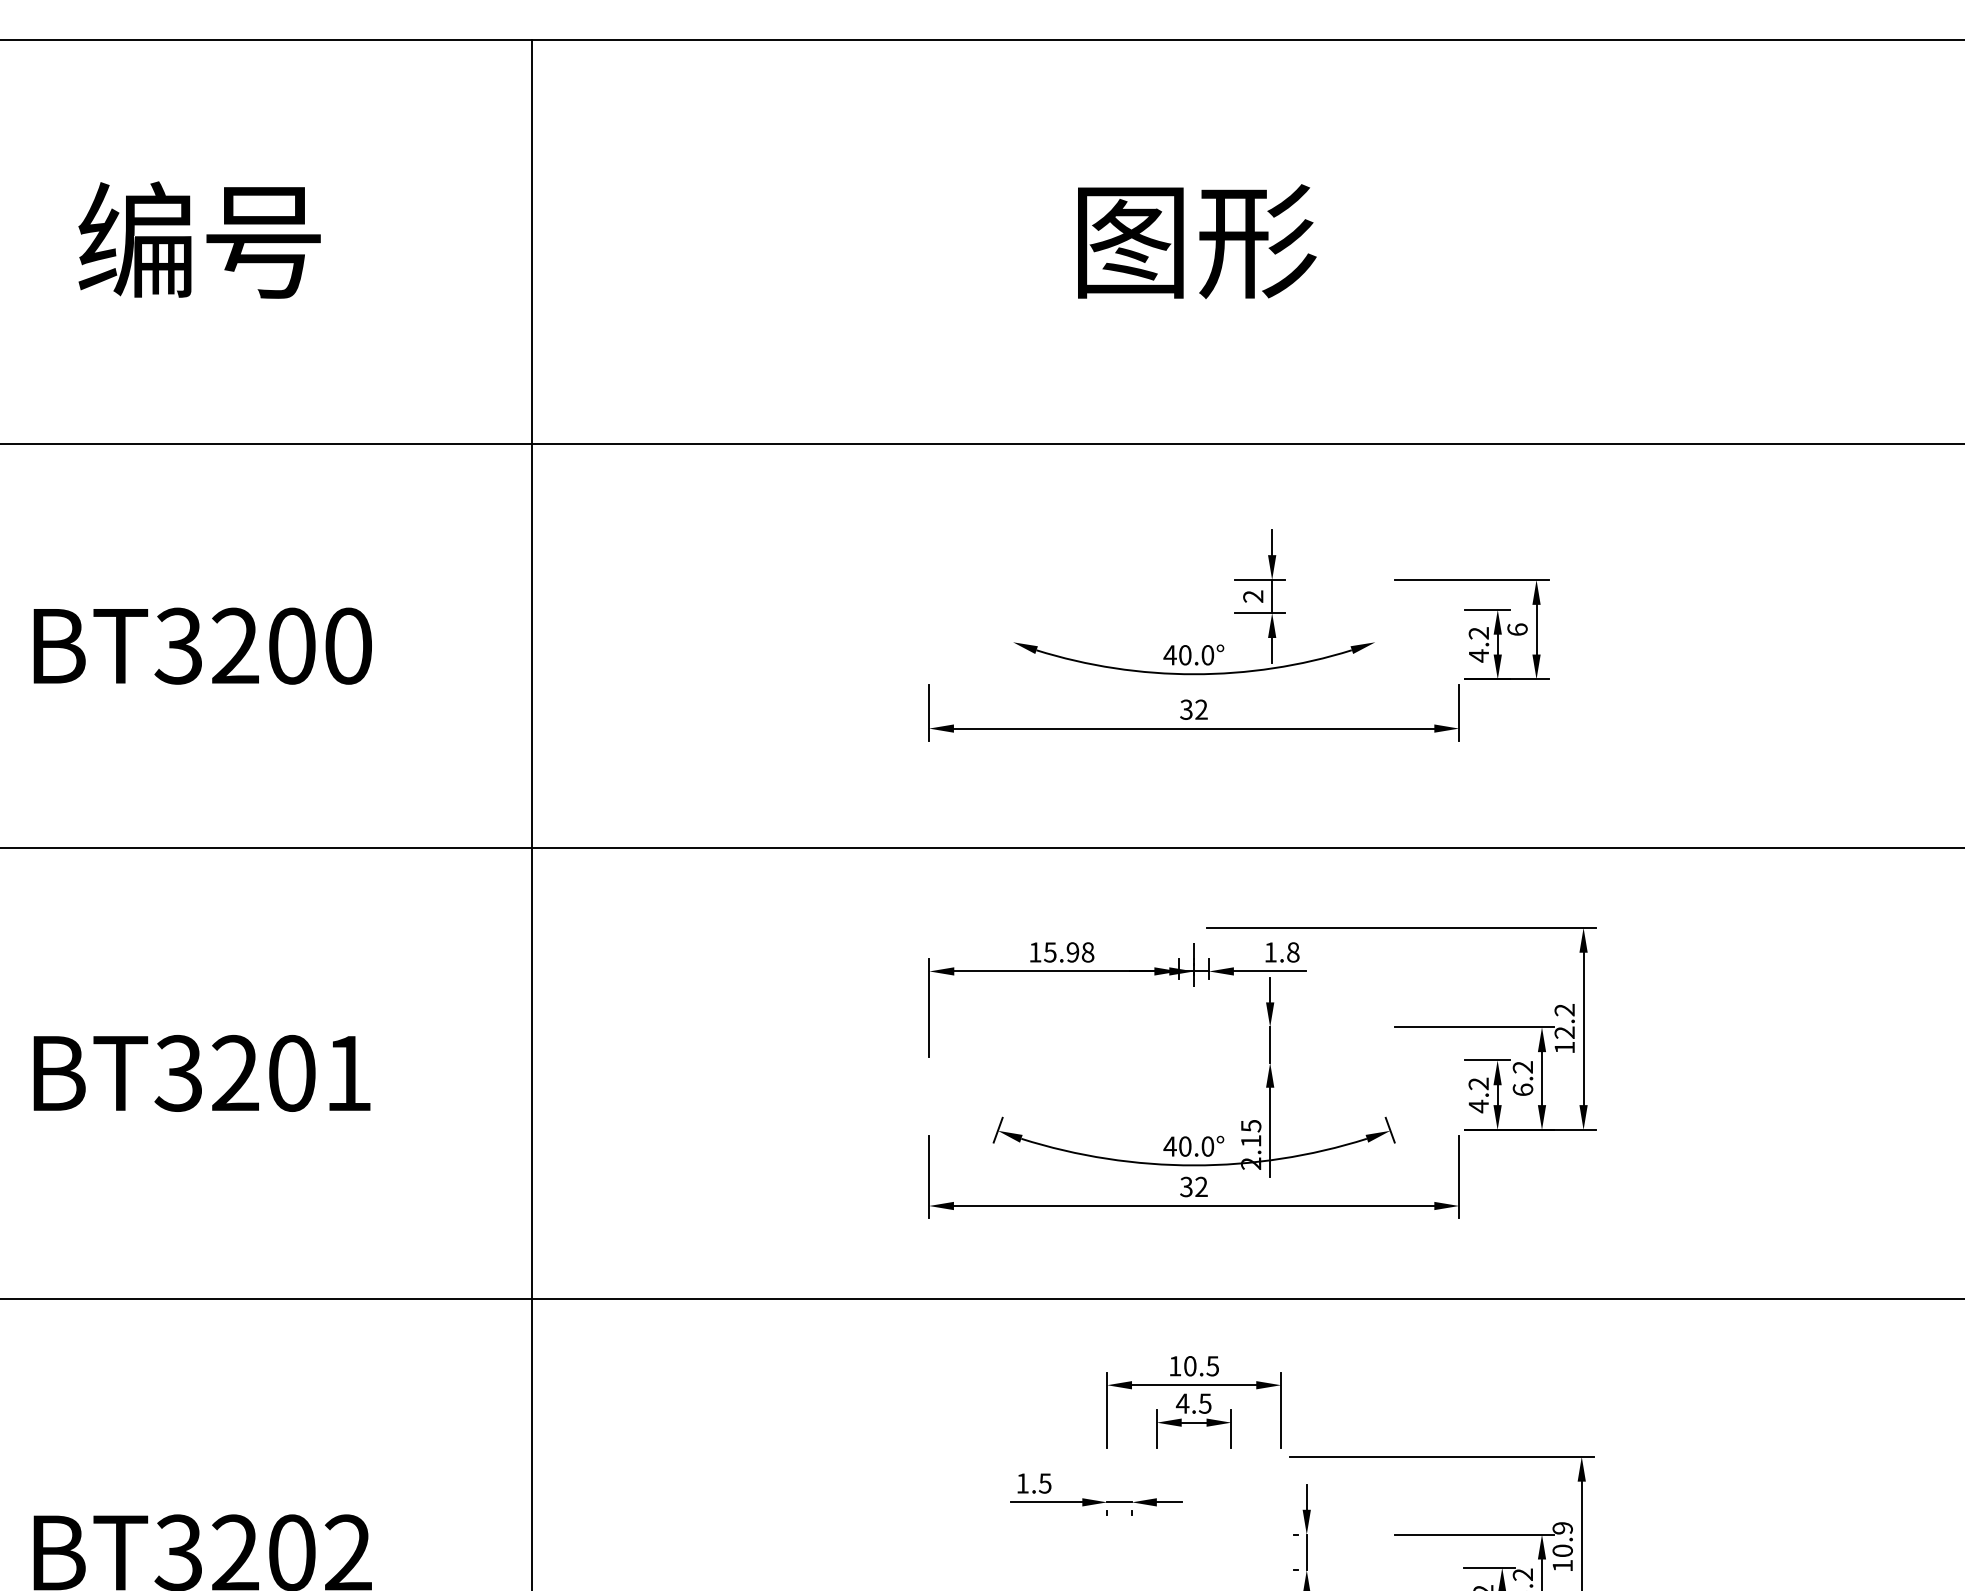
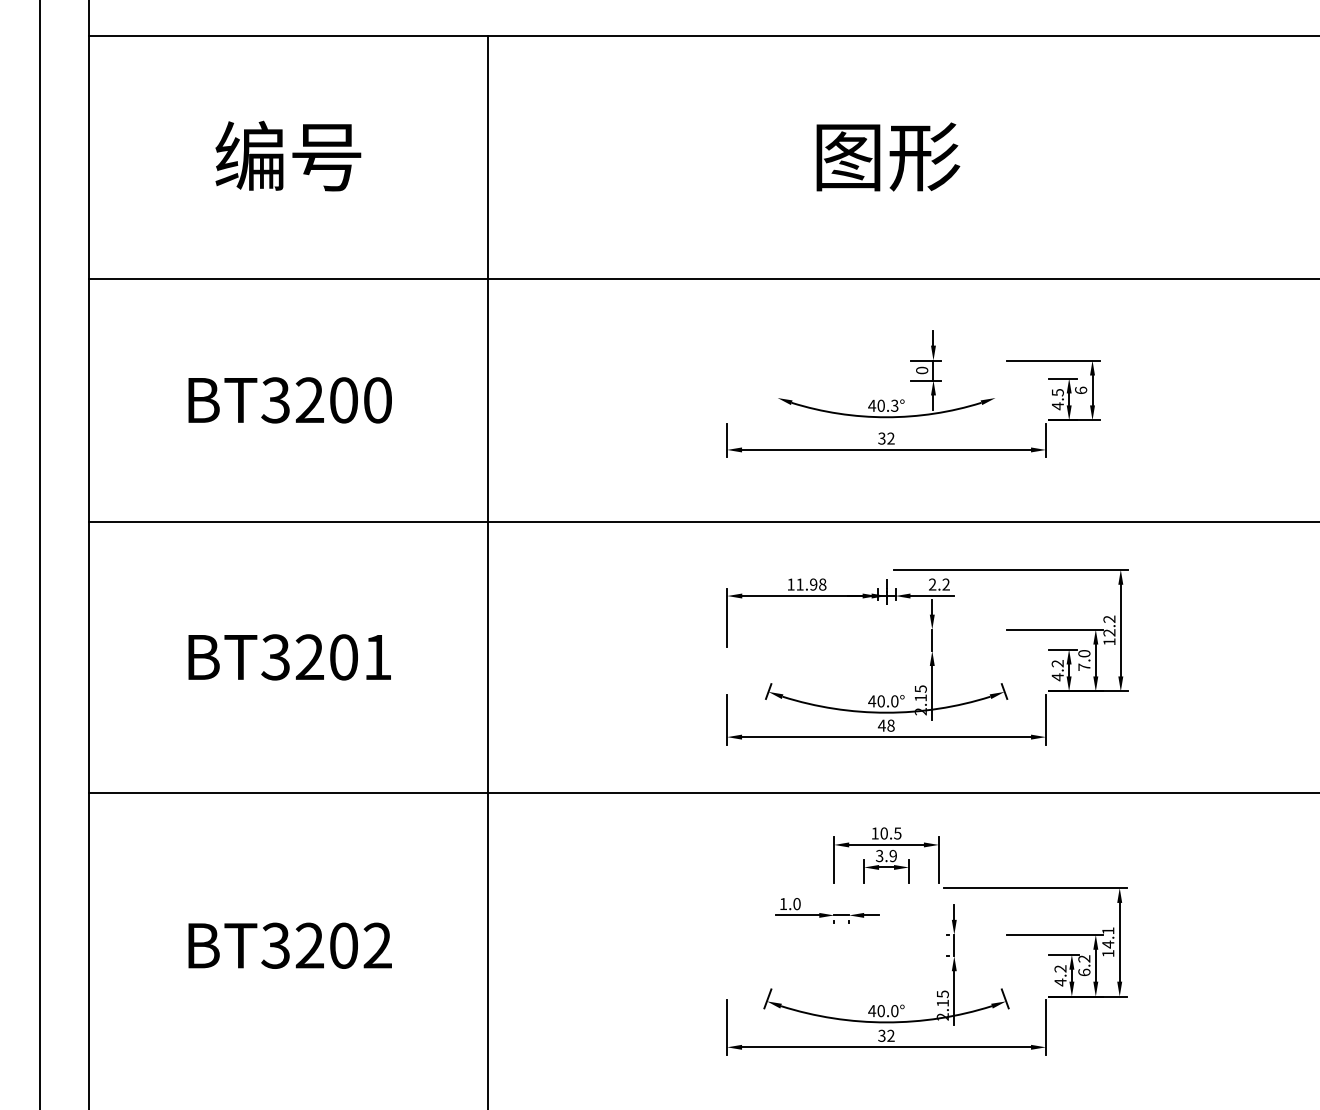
text: (1253, 596) -> (922, 370), 2 -> 0
text: (1478, 633) -> (1057, 392), 4.2 -> 4.5
text: (1207, 654) -> (894, 405), 40.0° -> 40.3°
text: (1049, 952) -> (799, 584), 15.98 -> 11.98
text: (1282, 952) -> (939, 584), 1.8 -> 2.2
text: (1523, 1078) -> (1084, 660), 6.2 -> 7.0
text: (1192, 1186) -> (885, 725), 32 -> 48
text: (1192, 1402) -> (885, 855), 4.5 -> 3.9
text: (1044, 1484) -> (796, 904), 1.5 -> 1.0
text: (1563, 1539) -> (1108, 937), 10.9 -> 14.1

